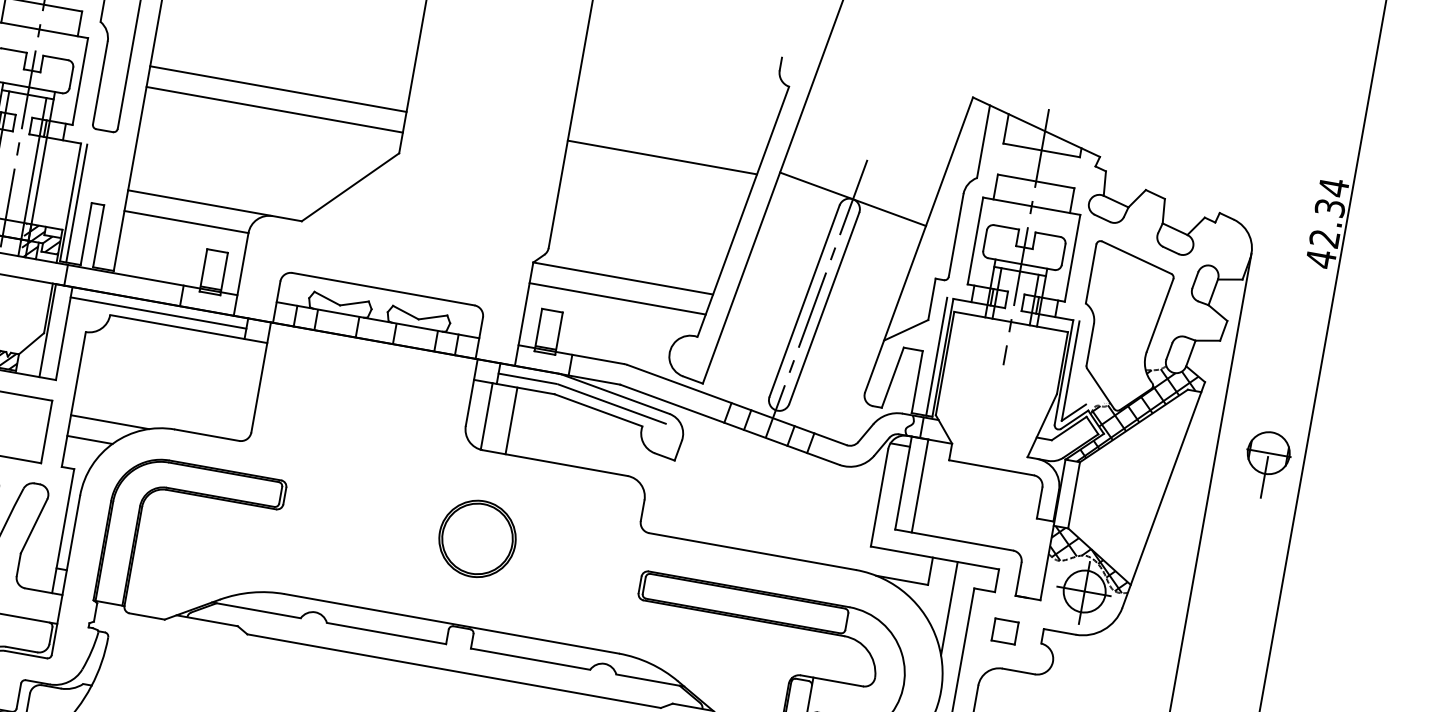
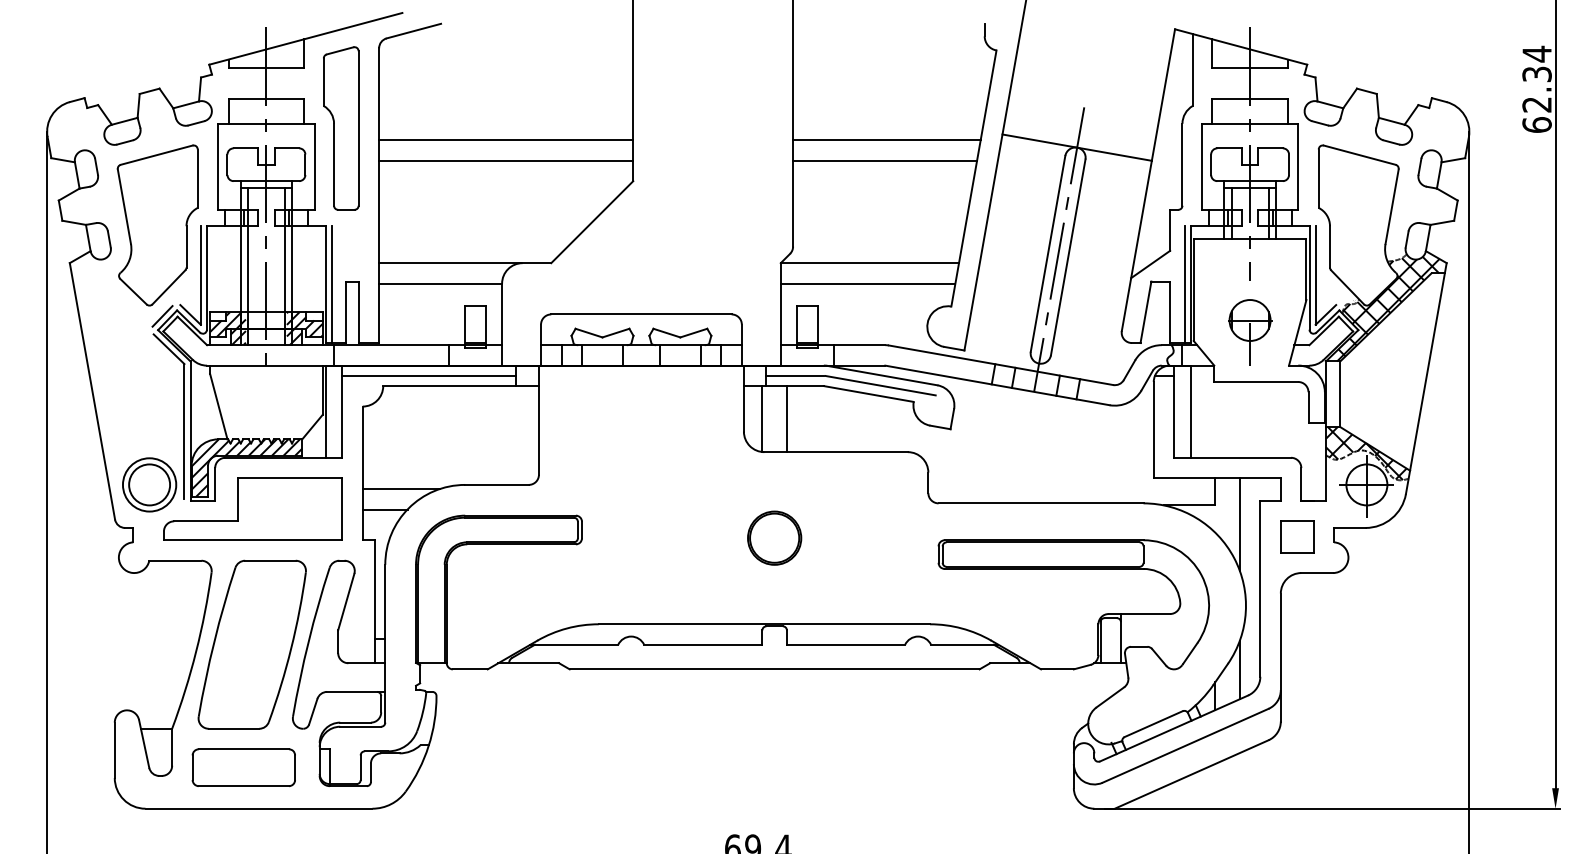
line: (657, 177) -> (885, 160), added
text: (1320, 258) -> (1536, 124), 42.34 -> 62.34
part: (1267, 465) -> (1250, 332), moved
part: (477, 538) -> (774, 537), size x0.71
part: (1005, 631) -> (1297, 536), size x1.43

